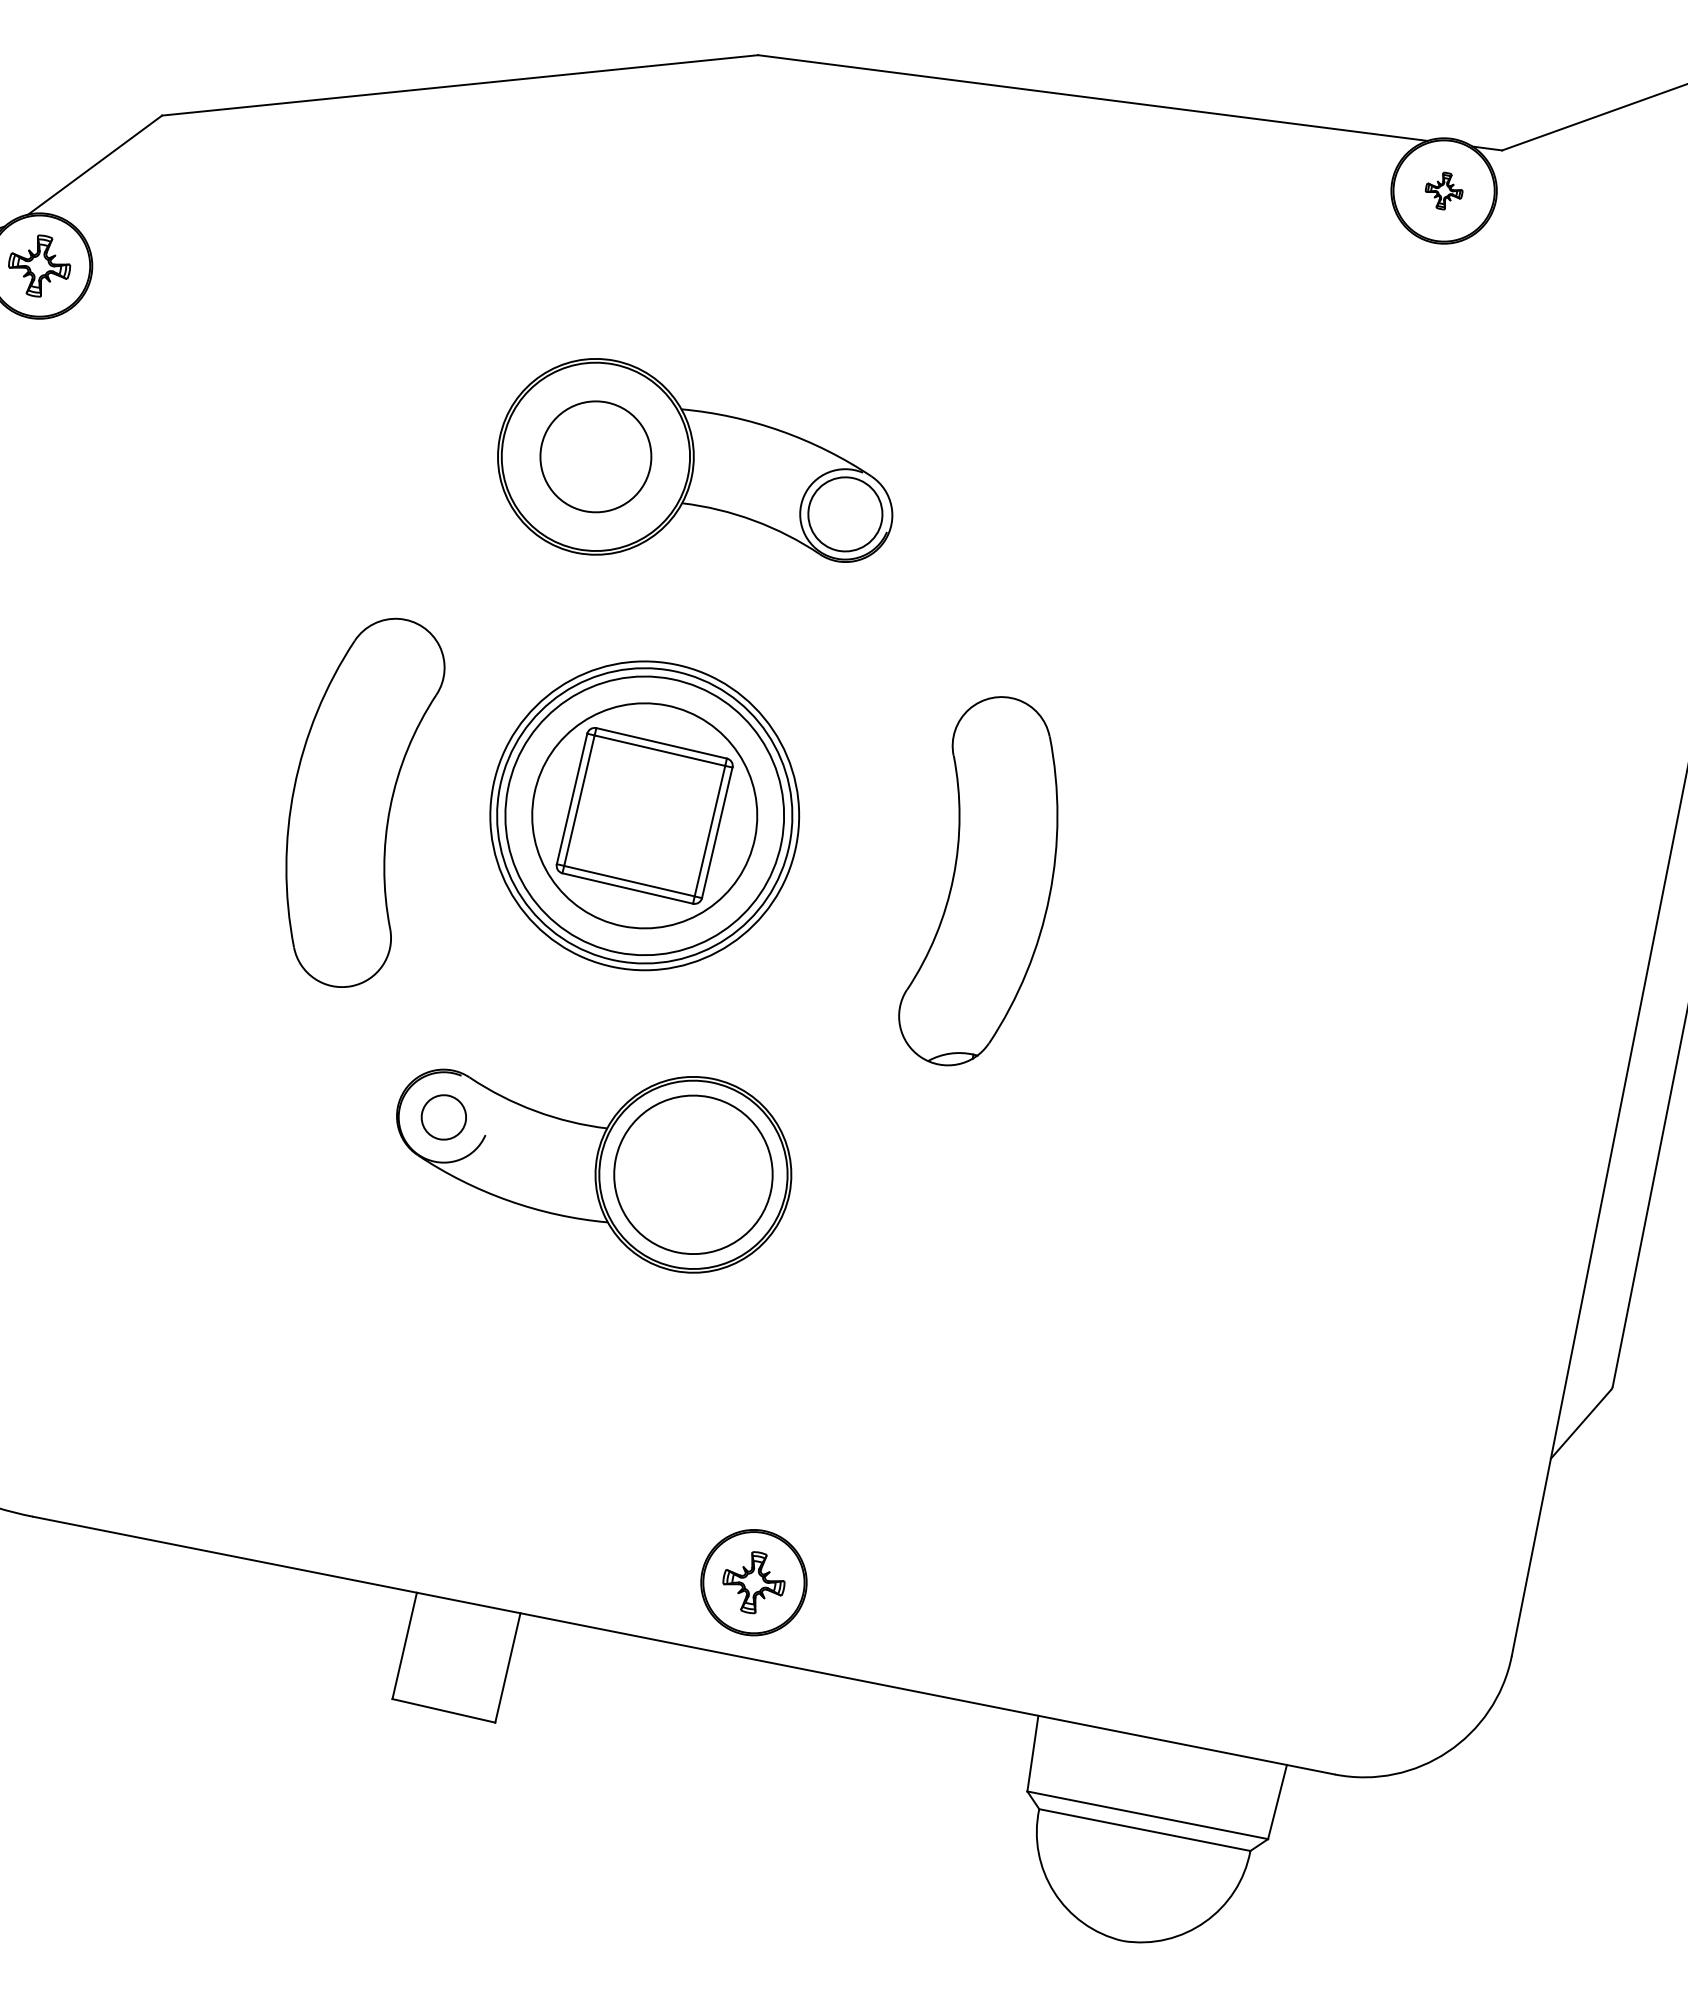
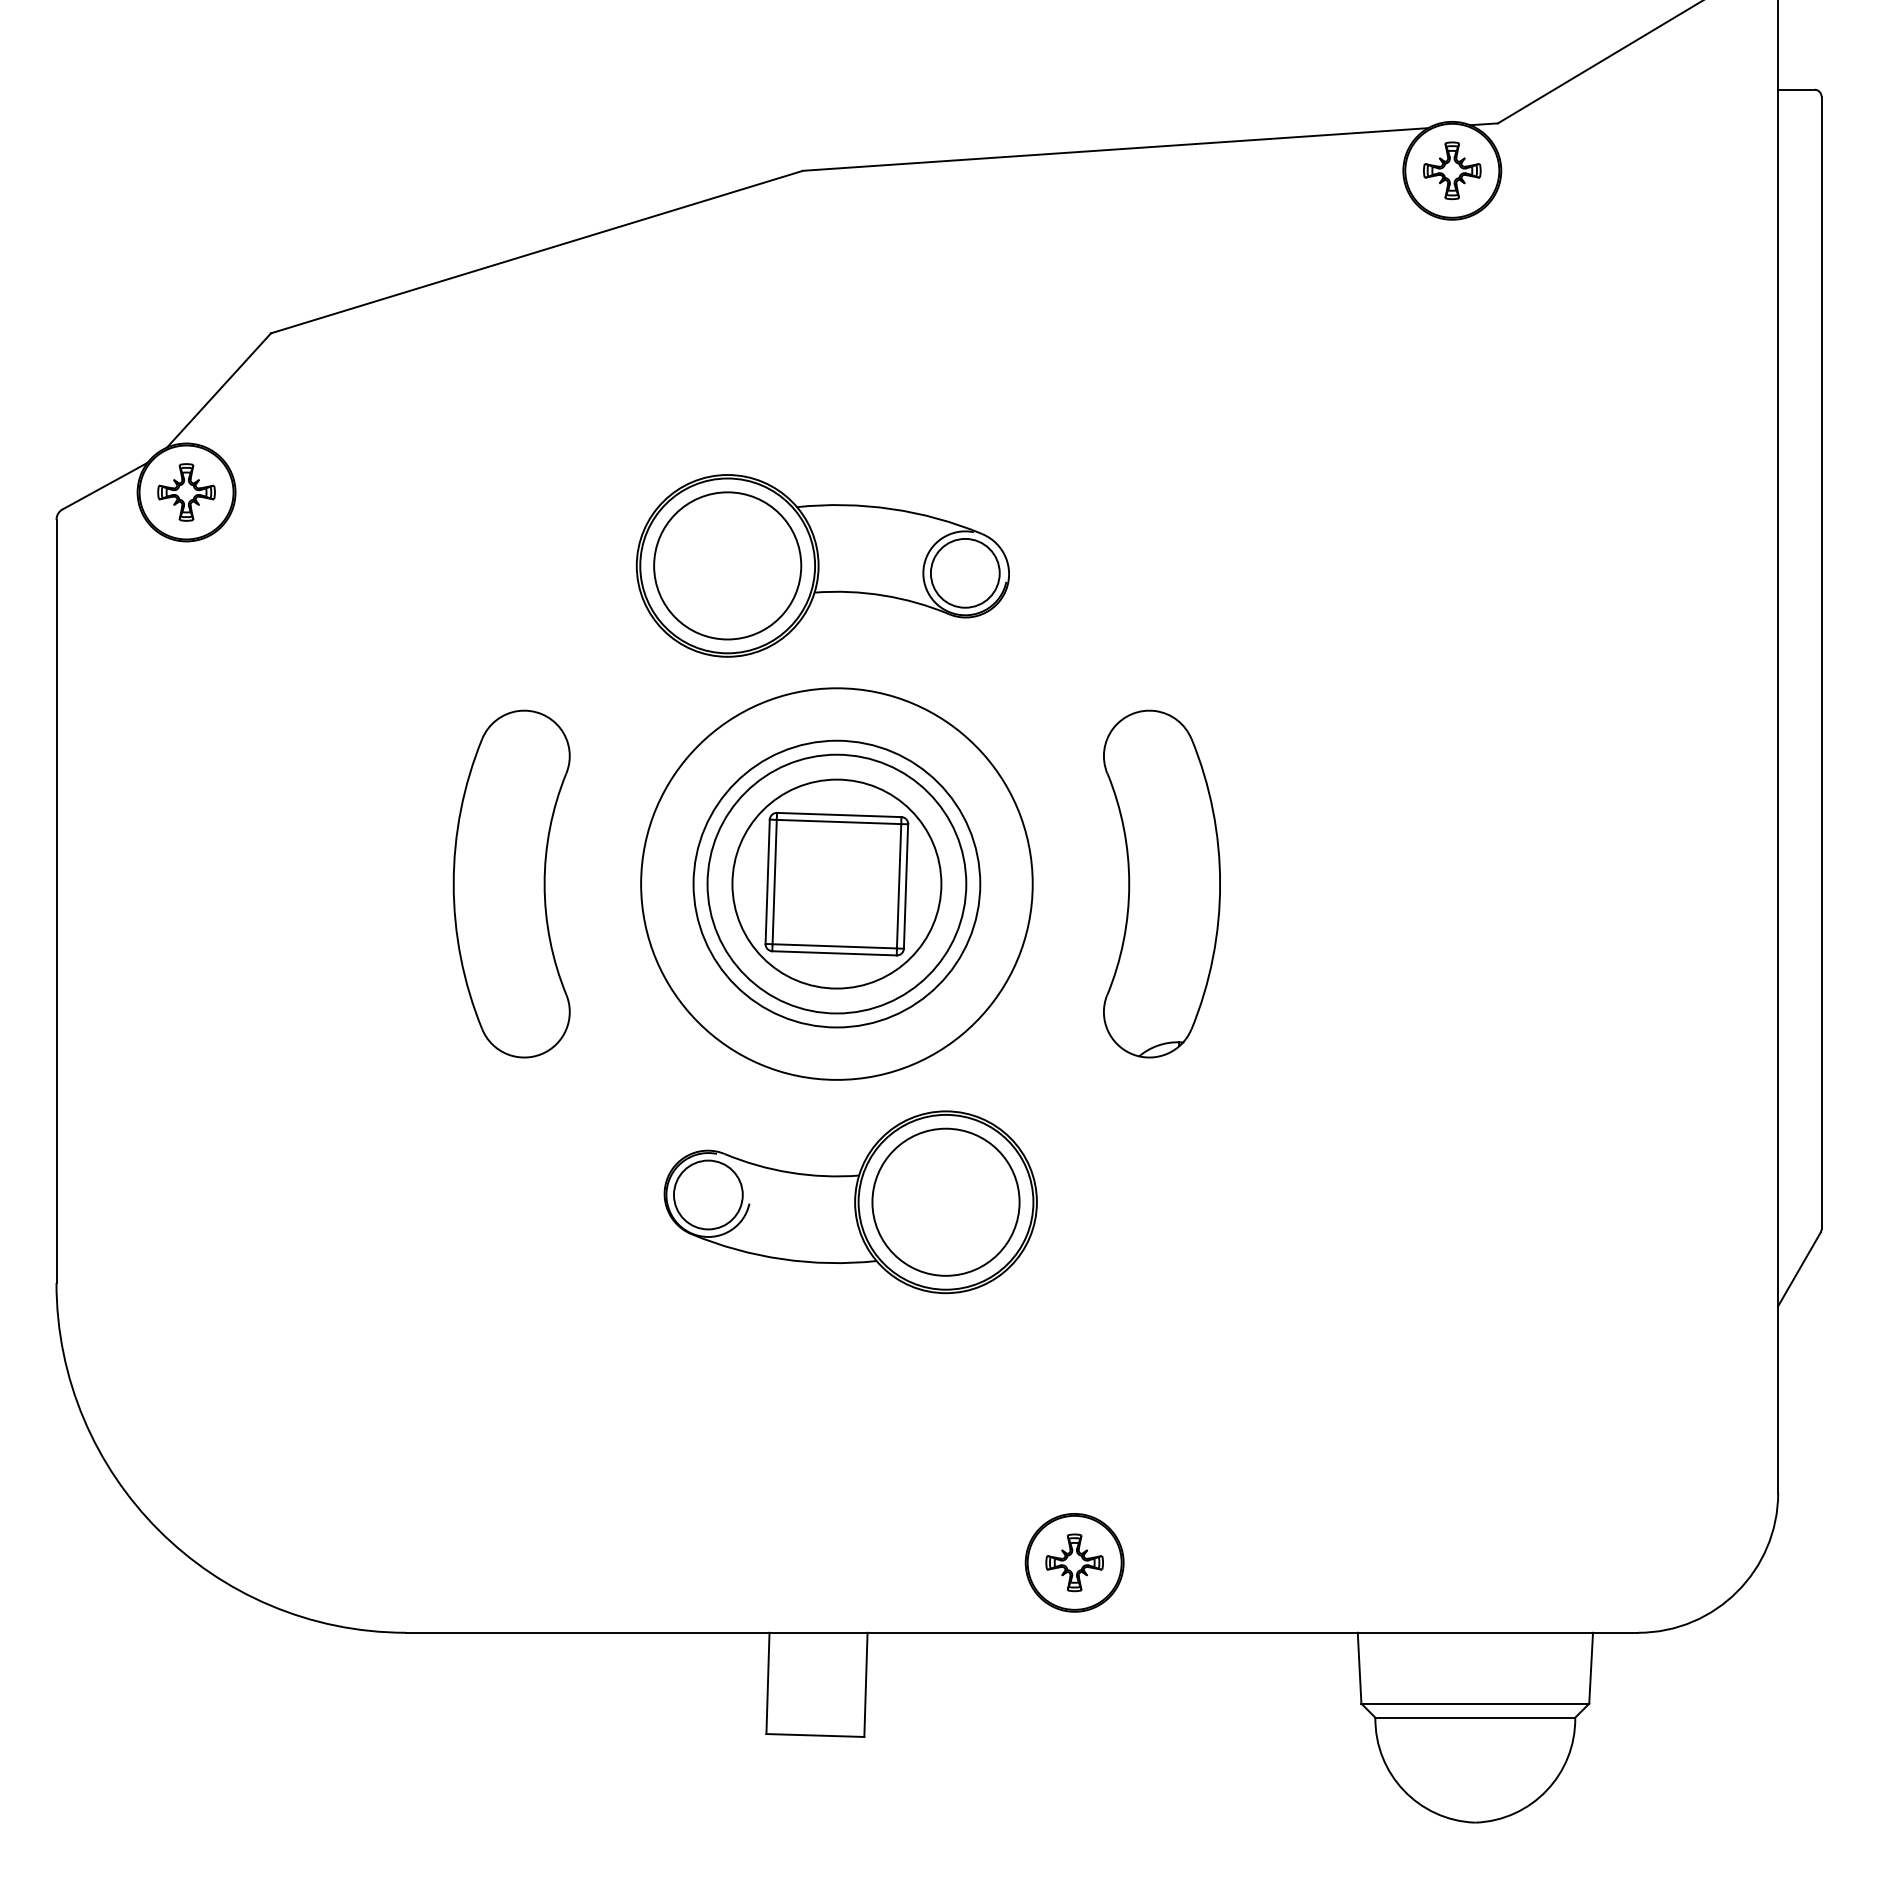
part: (1444, 190) -> (1452, 170), size x1.67
circle: (595, 456) -> (727, 565), size x1.43
part: (355, 799) -> (511, 883), moved
circle: (644, 815) -> (836, 883), size x1.43
circle: (443, 1116) -> (707, 1194), size x1.67

